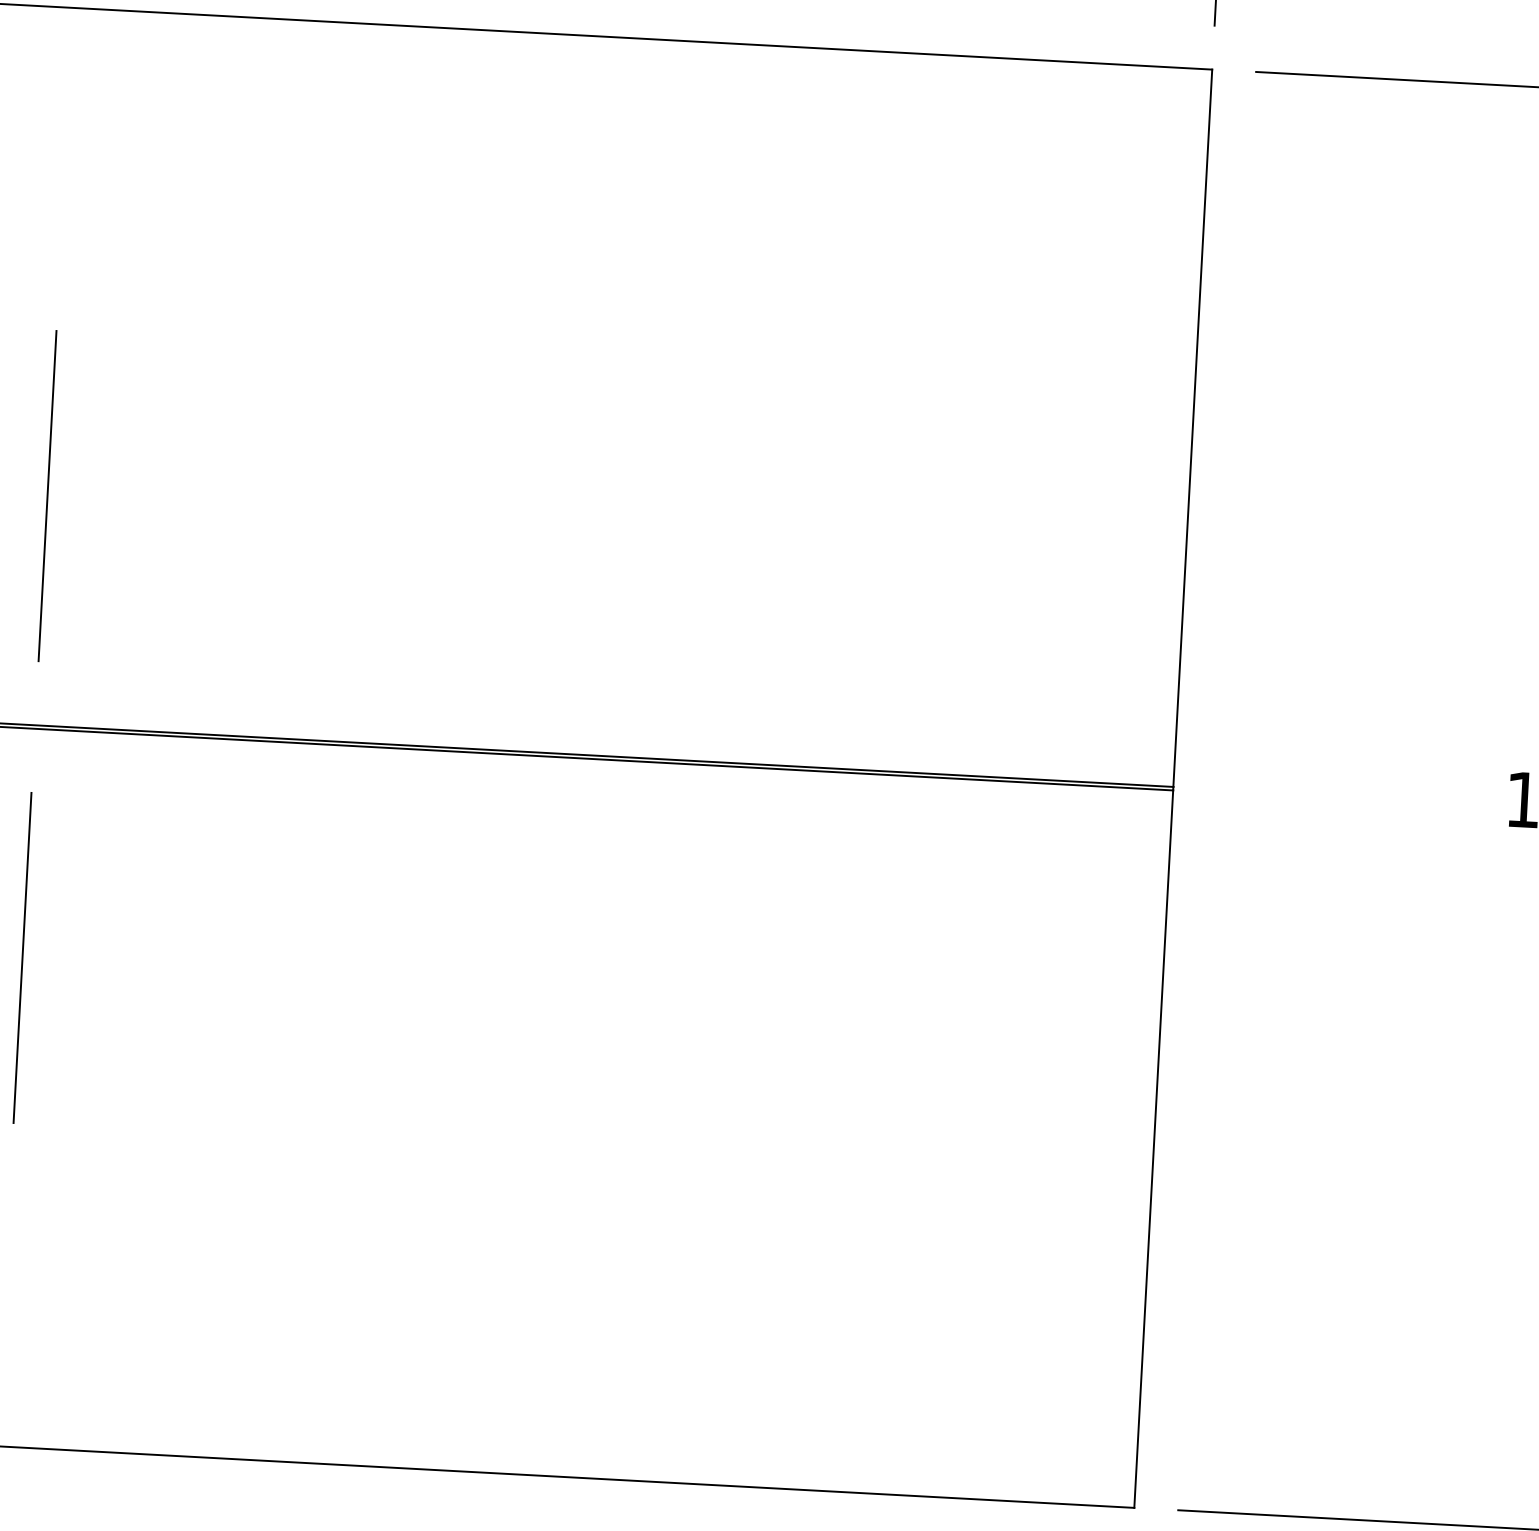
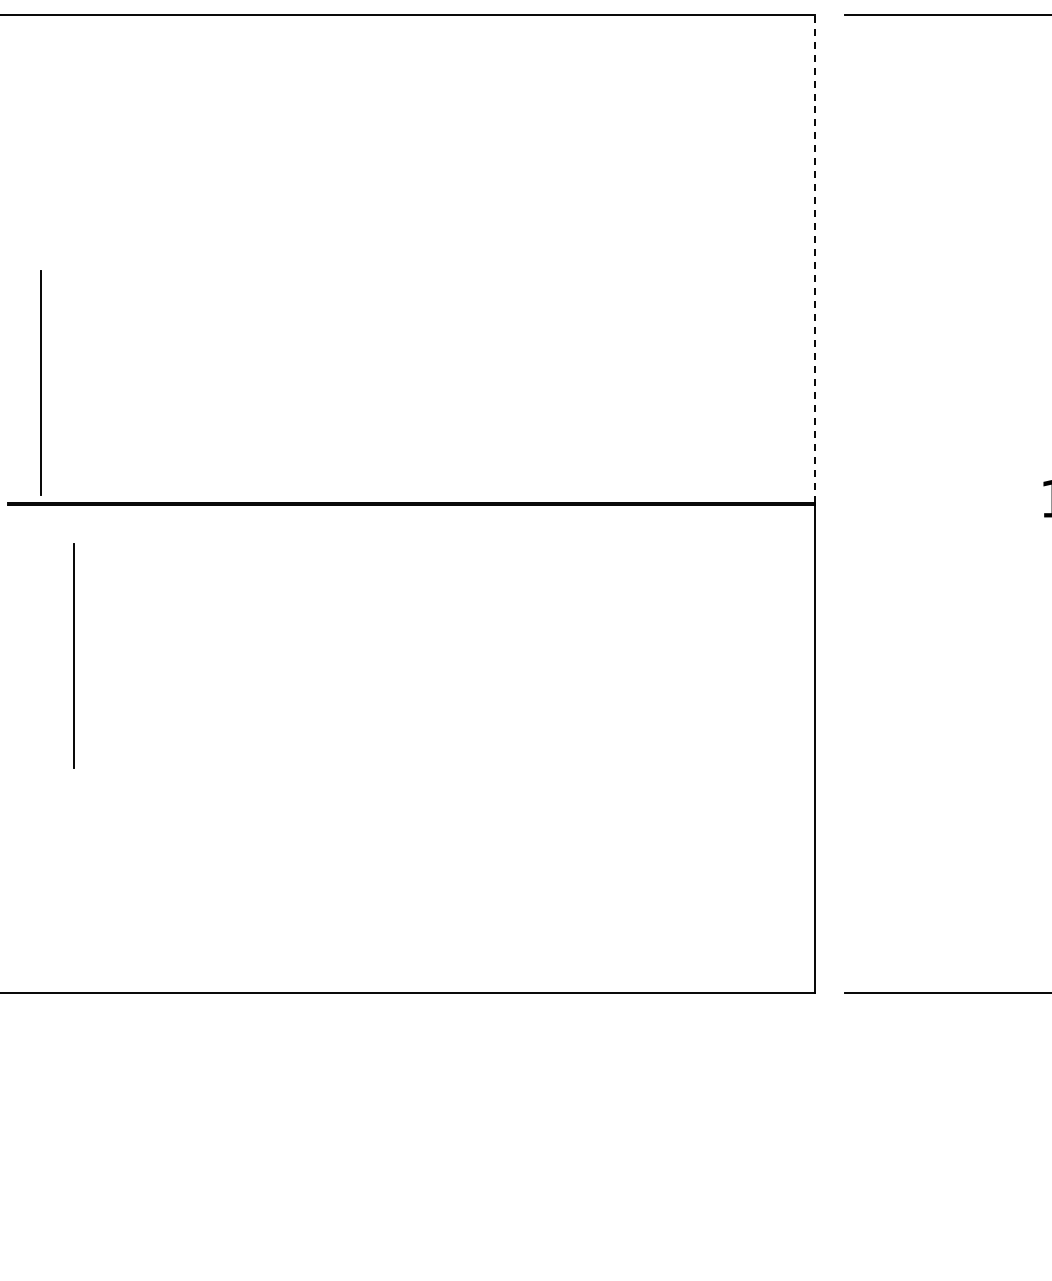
line: (1193, 427) -> (815, 258), solid -> dashed
line: (47, 495) -> (40, 382), moved
line: (22, 957) -> (73, 655), moved

